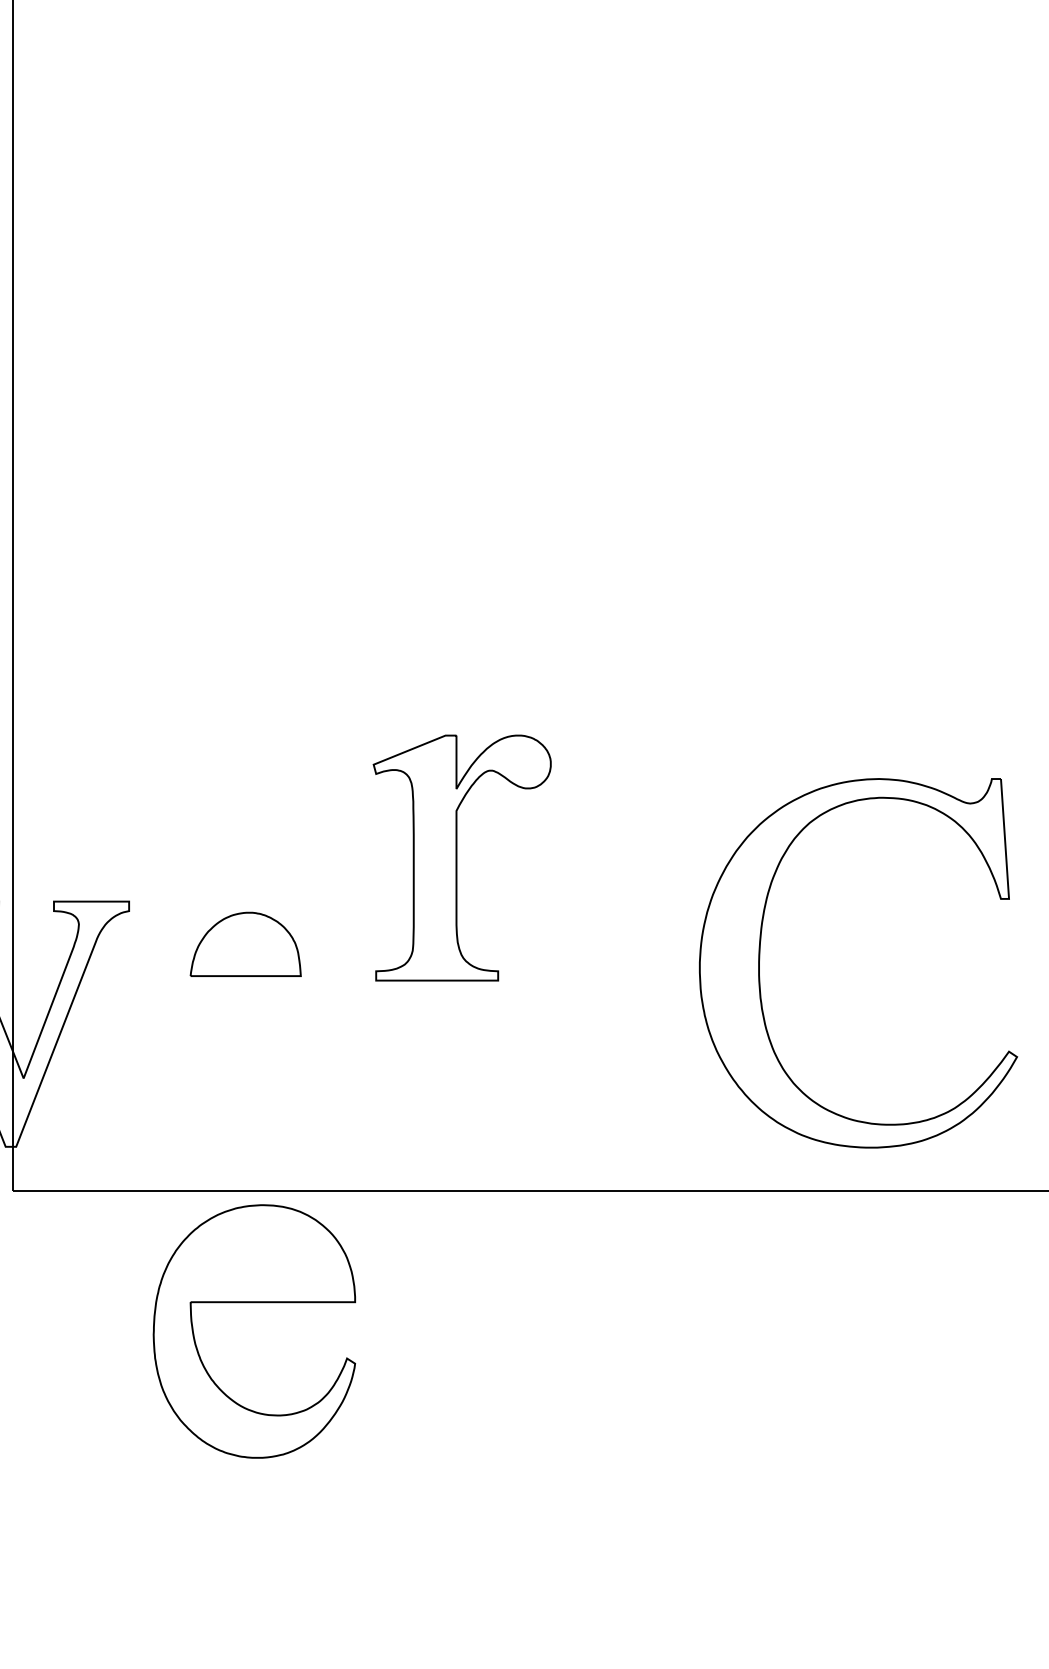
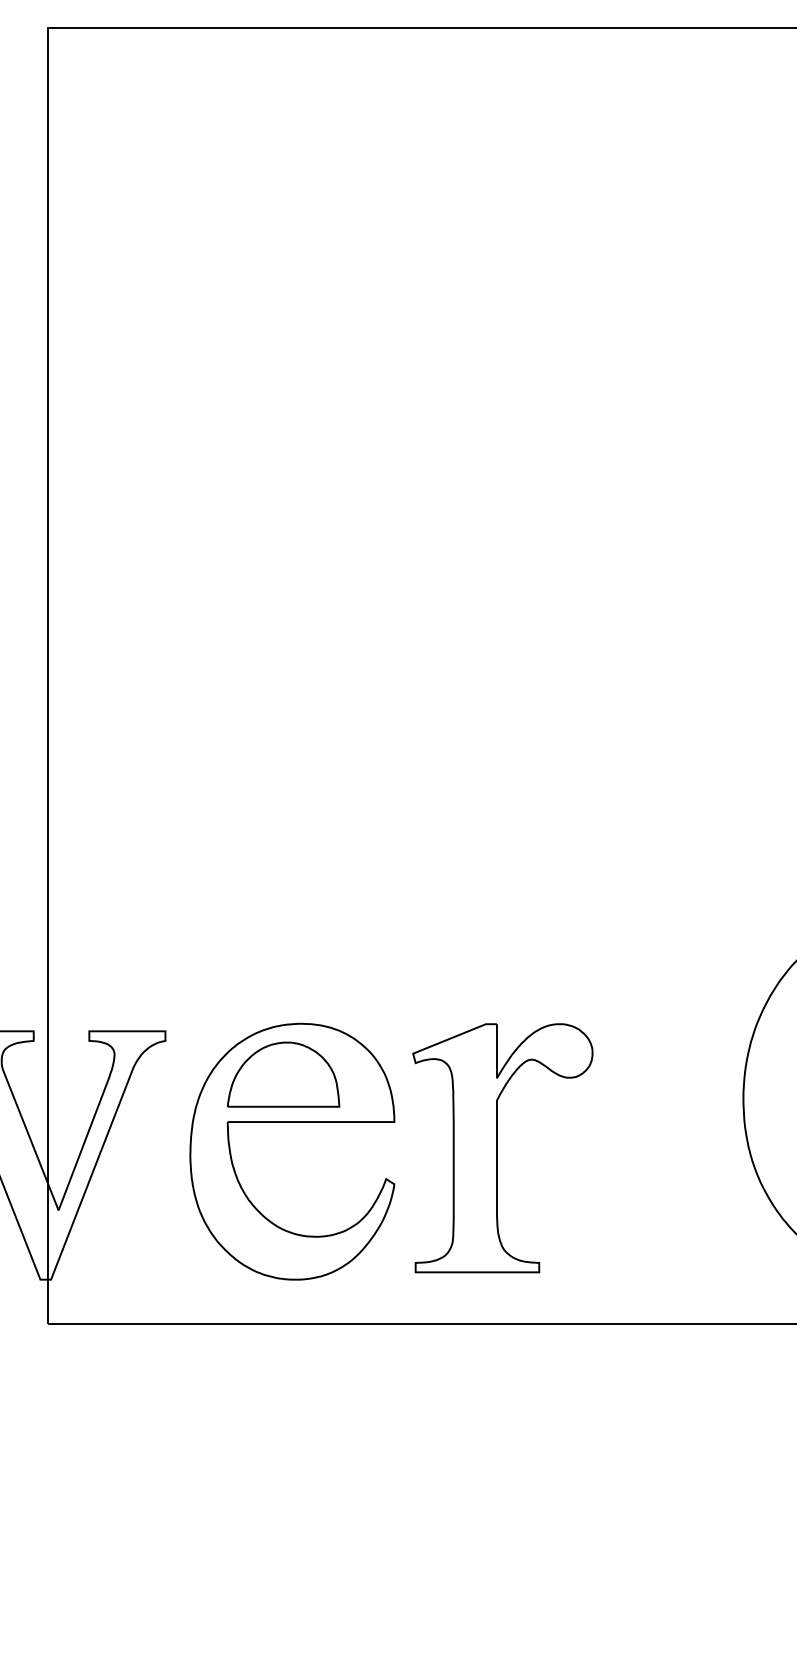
part: (461, 857) -> (502, 1147), moved
part: (253, 1303) -> (291, 1123), moved

